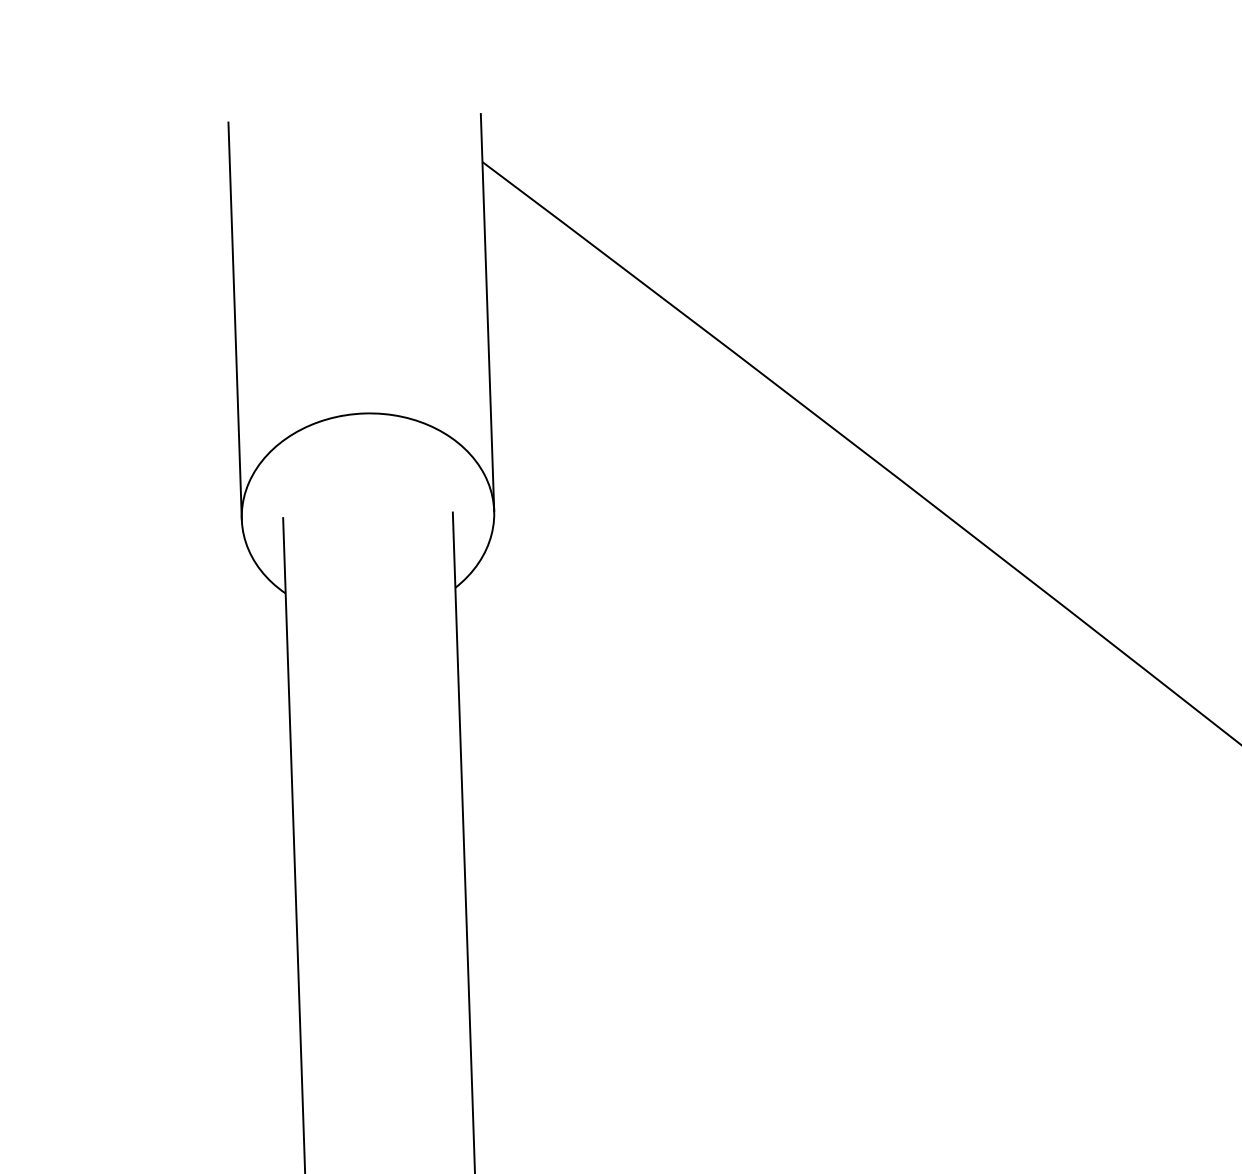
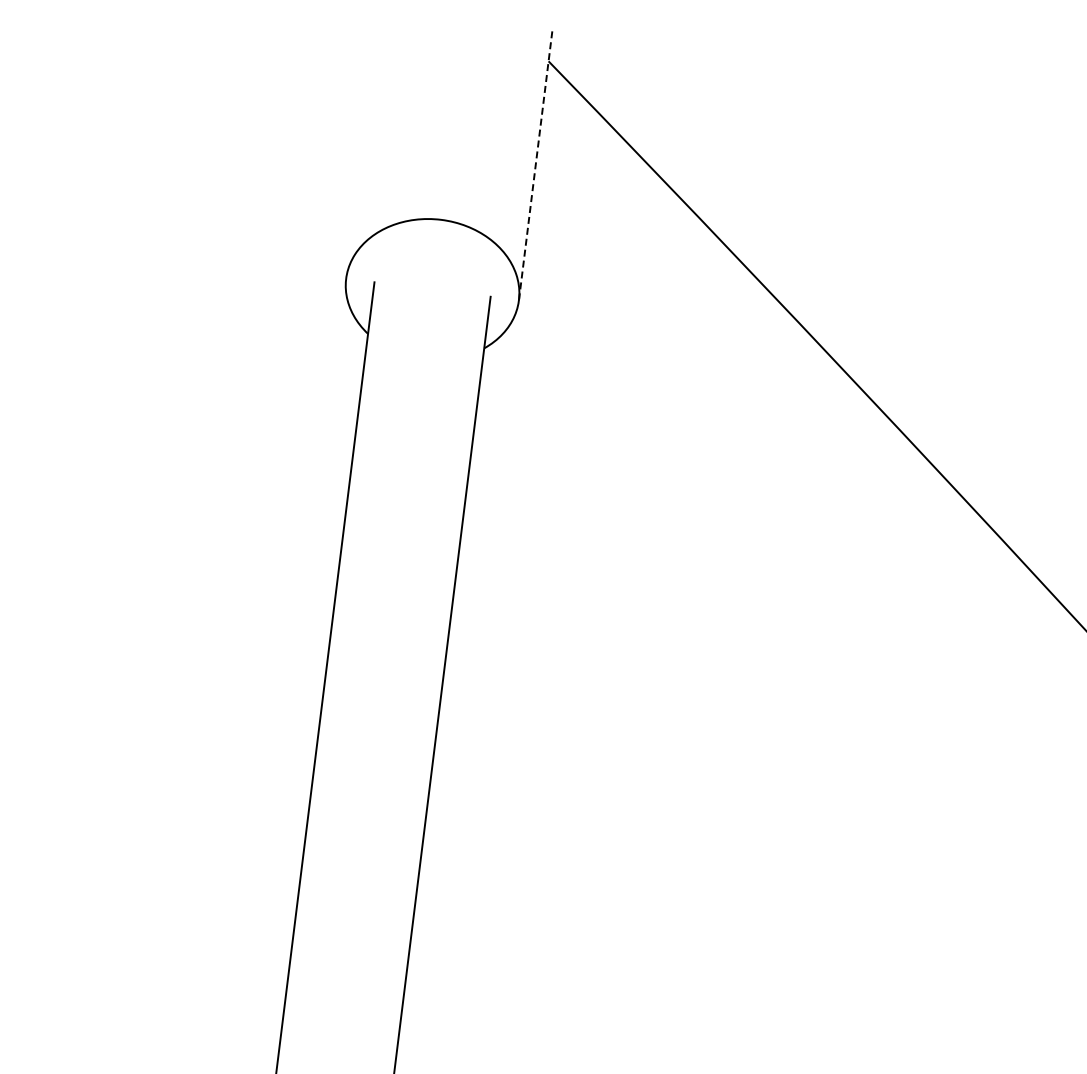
line: (487, 312) -> (535, 164), solid -> dashed
line: (234, 320) -> (362, 142), removed

